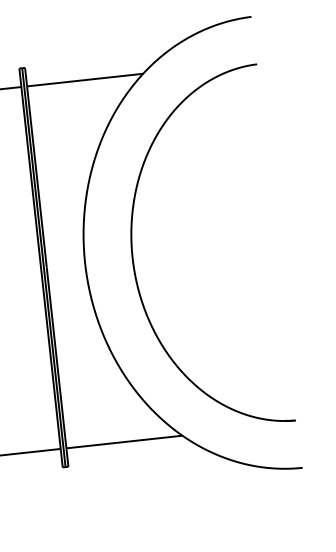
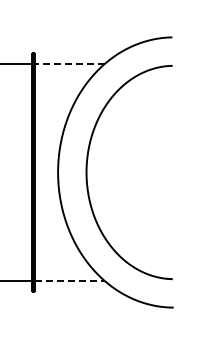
line: (84, 80) -> (69, 64), solid -> dashed
line: (123, 441) -> (69, 280), solid -> dashed

